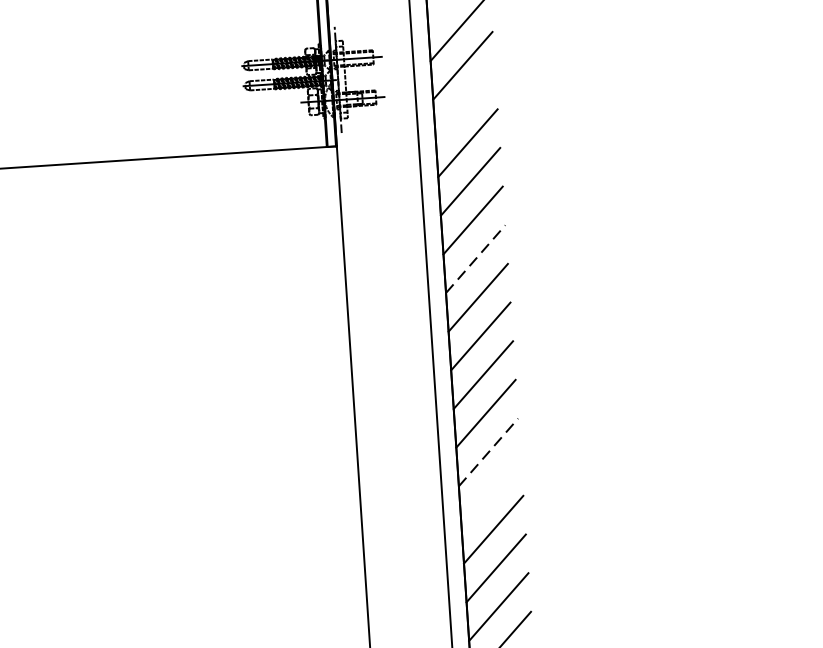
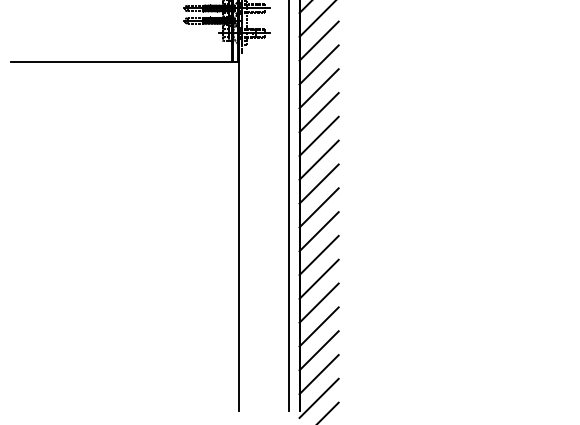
line: (464, 103) -> (318, 40), added
line: (476, 259) -> (319, 136), dashed -> solid
line: (489, 452) -> (319, 255), dashed -> solid
line: (489, 489) -> (318, 278), added

